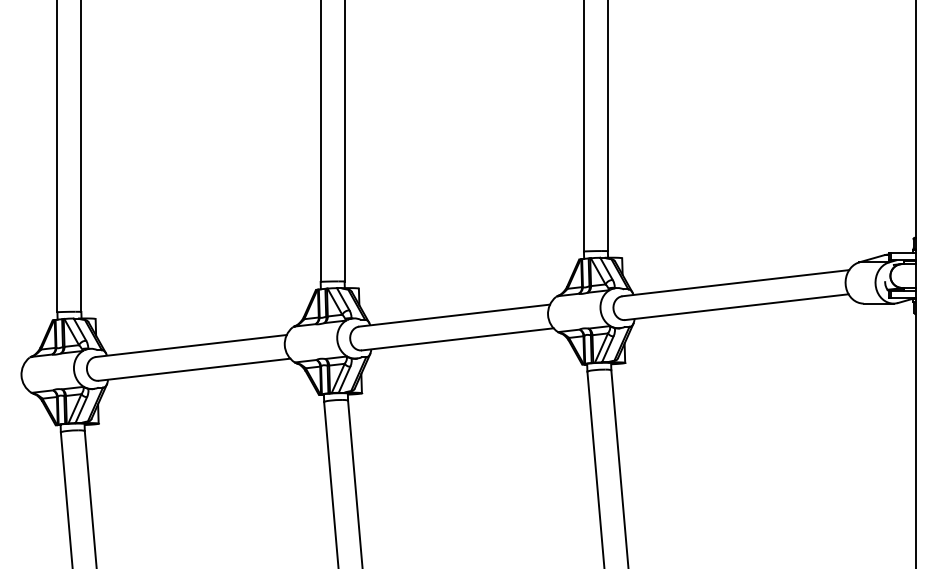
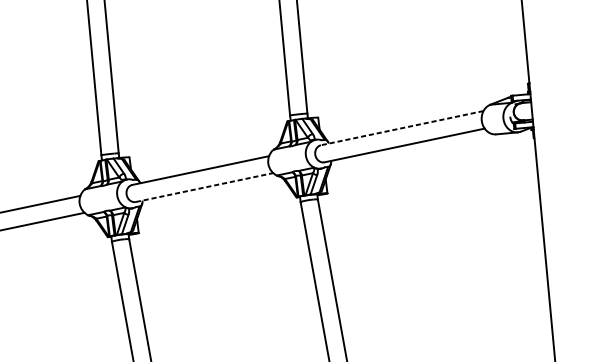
line: (735, 283) -> (402, 128), solid -> dashed
line: (458, 339) -> (205, 187), solid -> dashed

